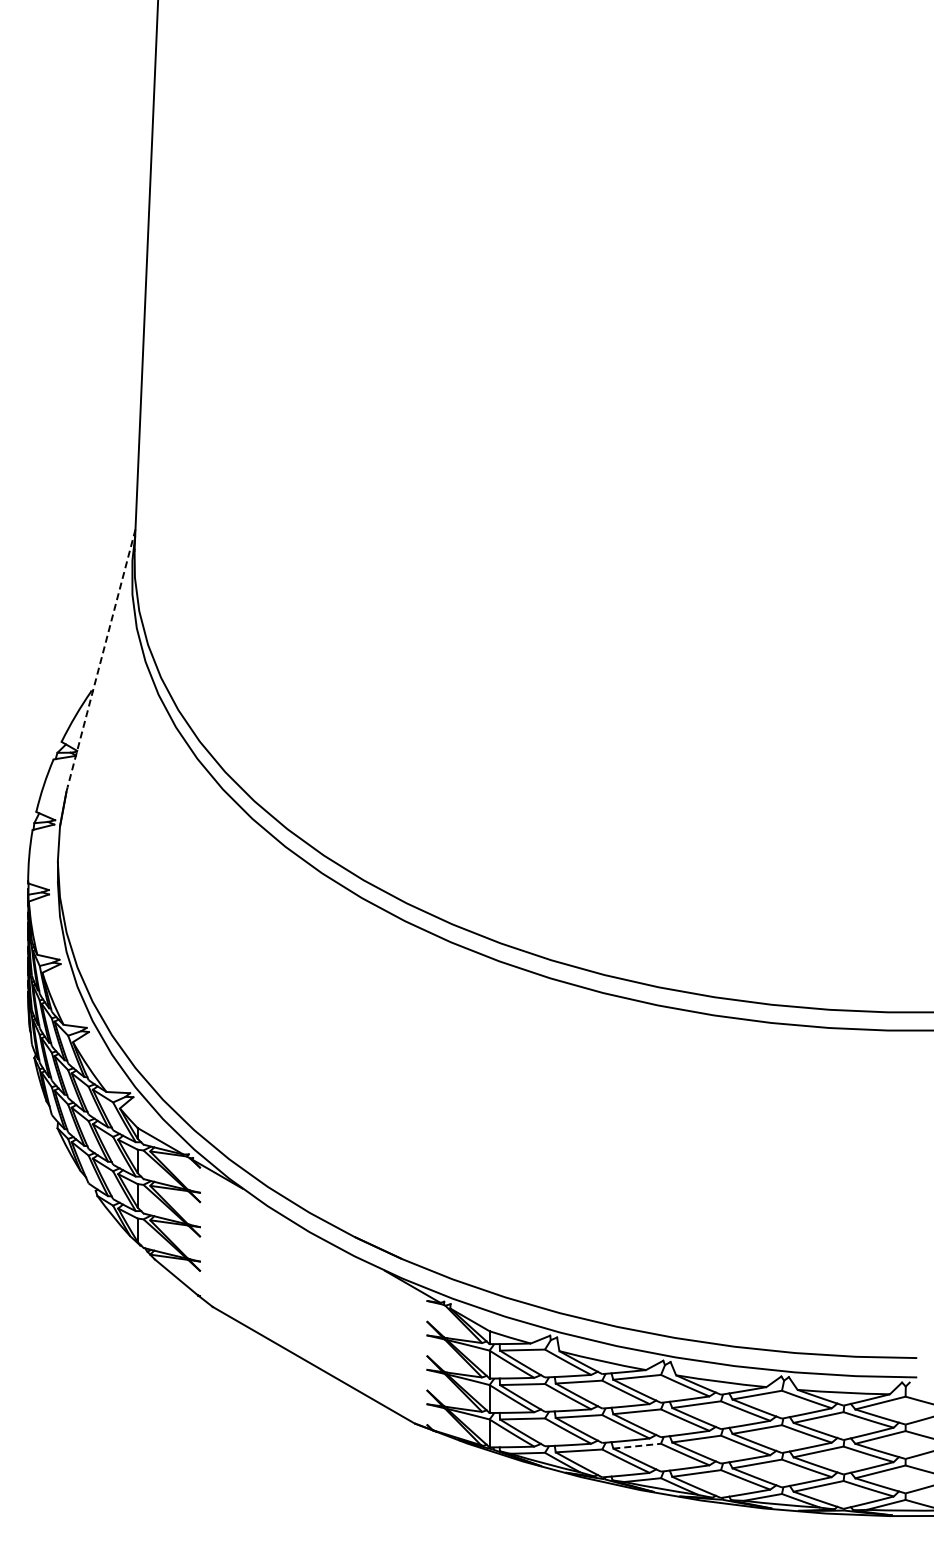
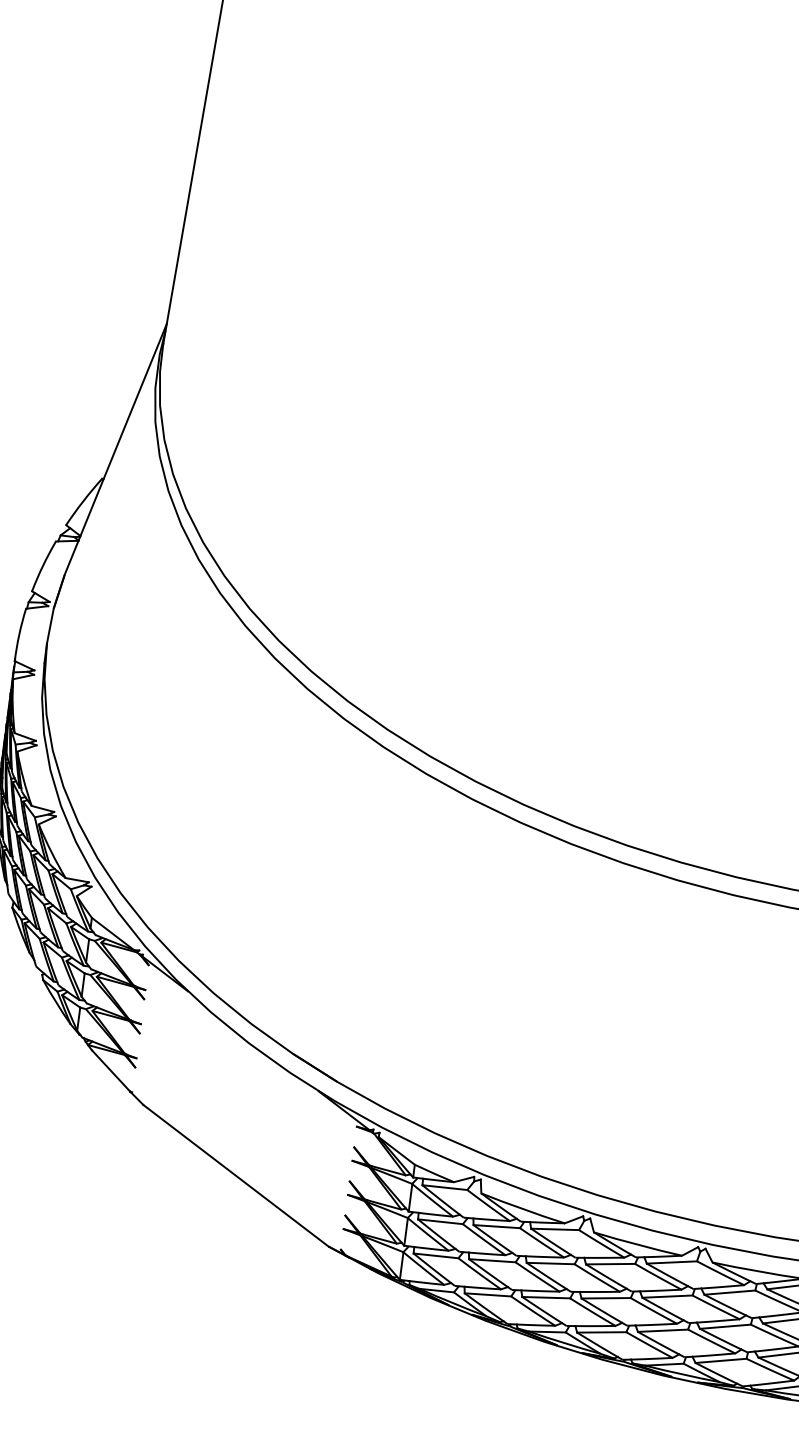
line: (101, 658) -> (116, 447), dashed -> solid
line: (637, 1446) -> (546, 1298), dashed -> solid

